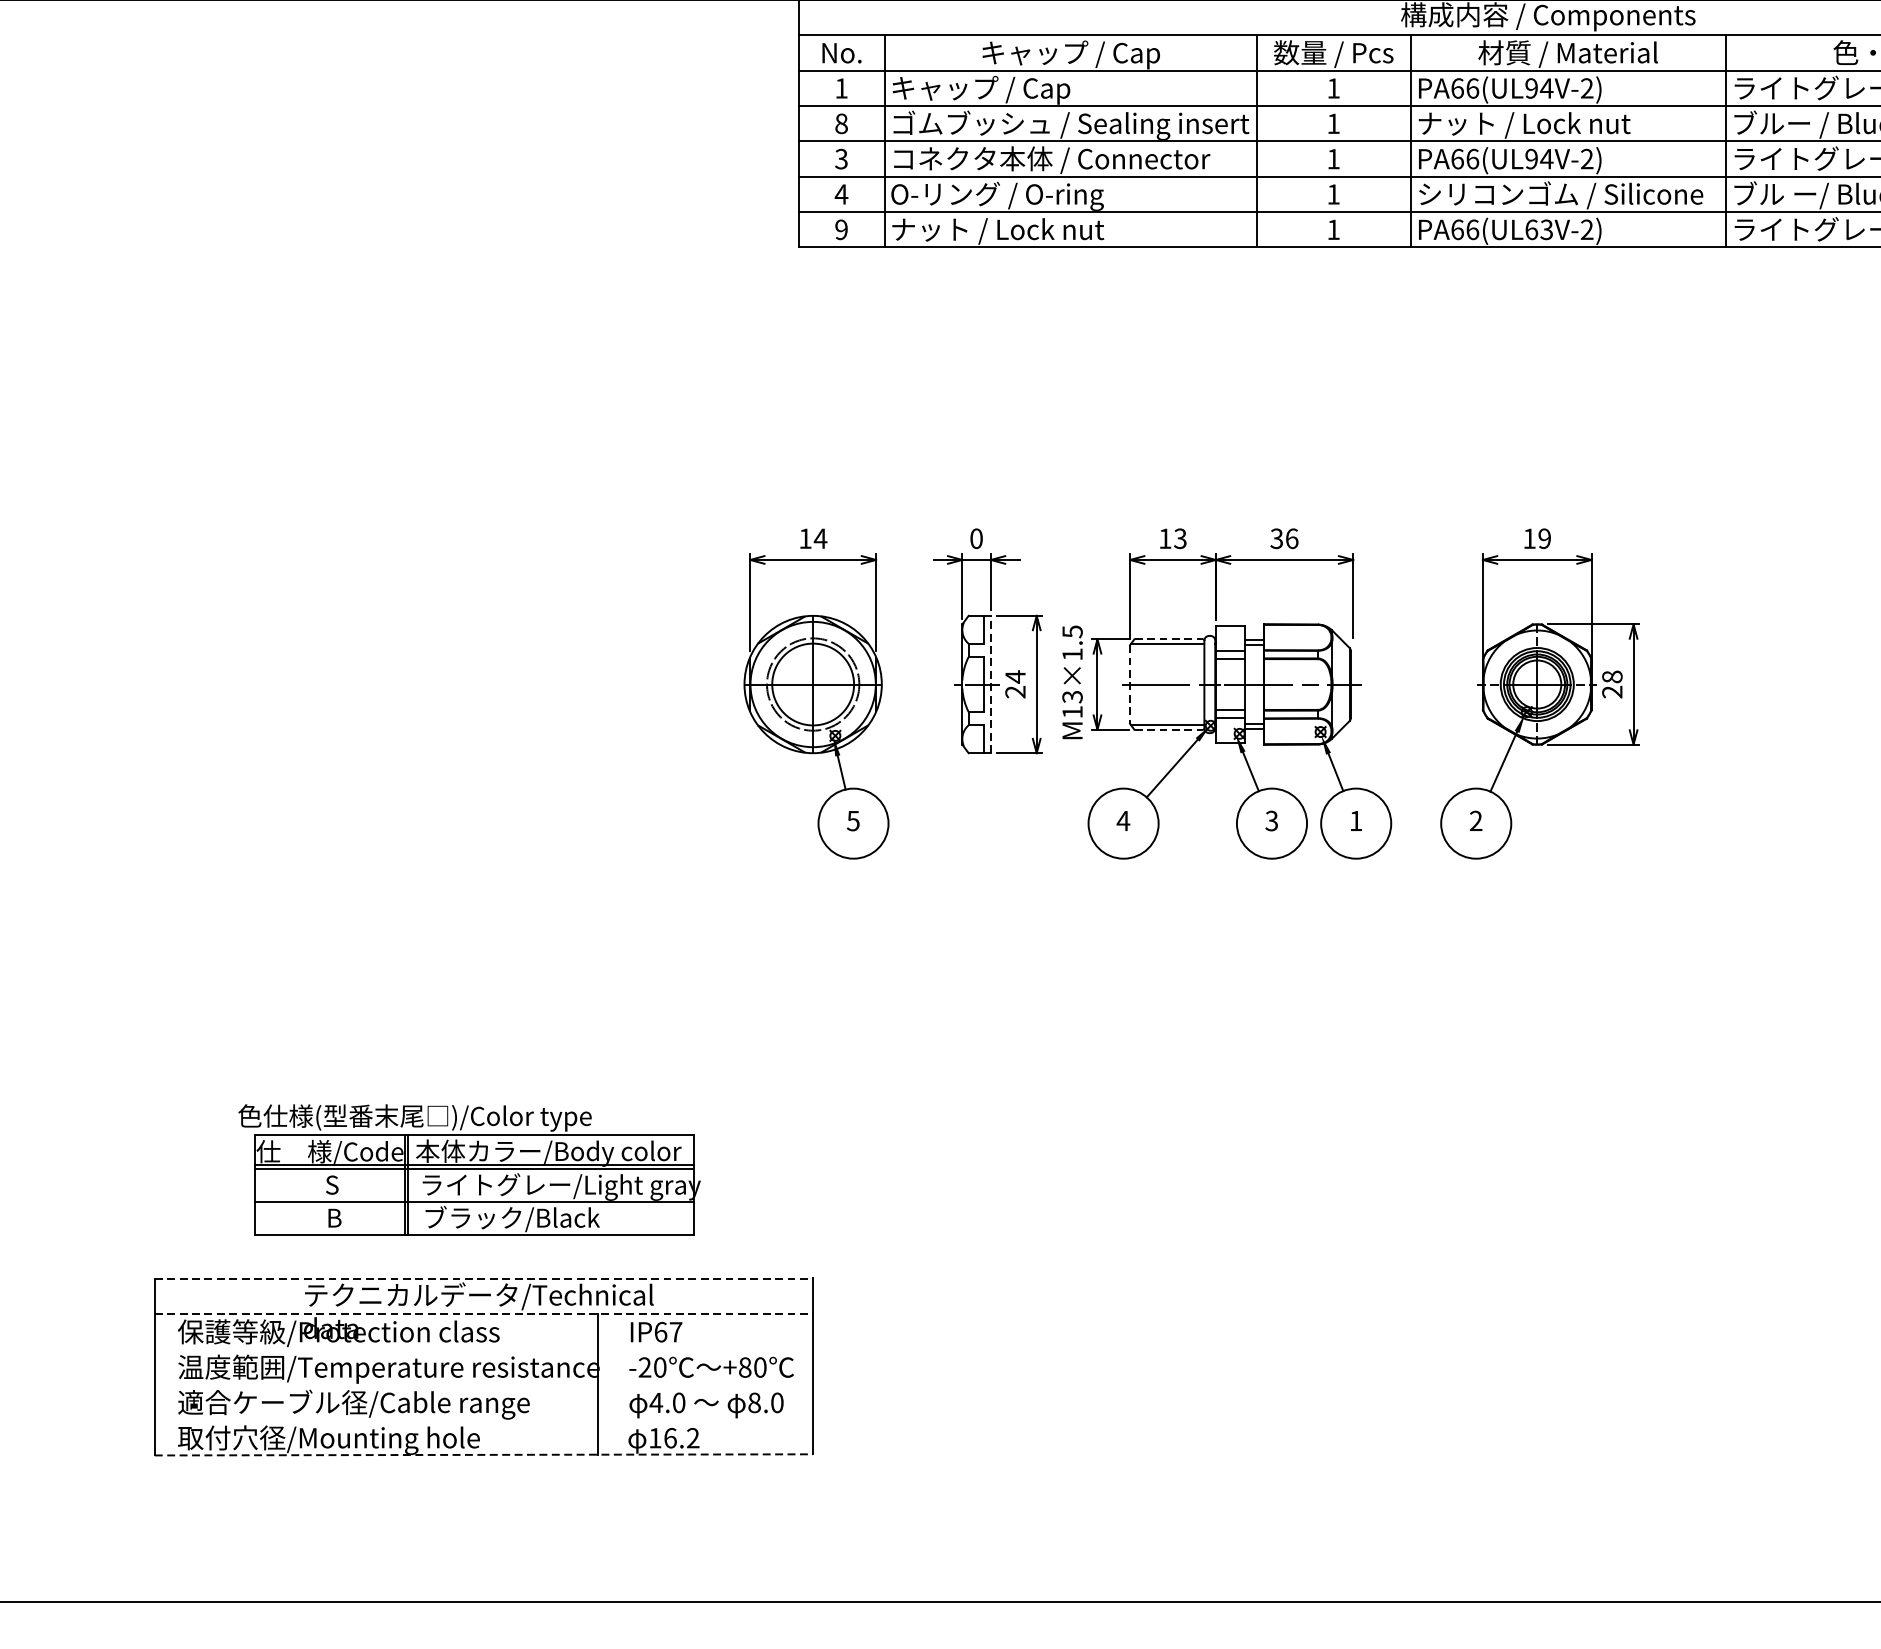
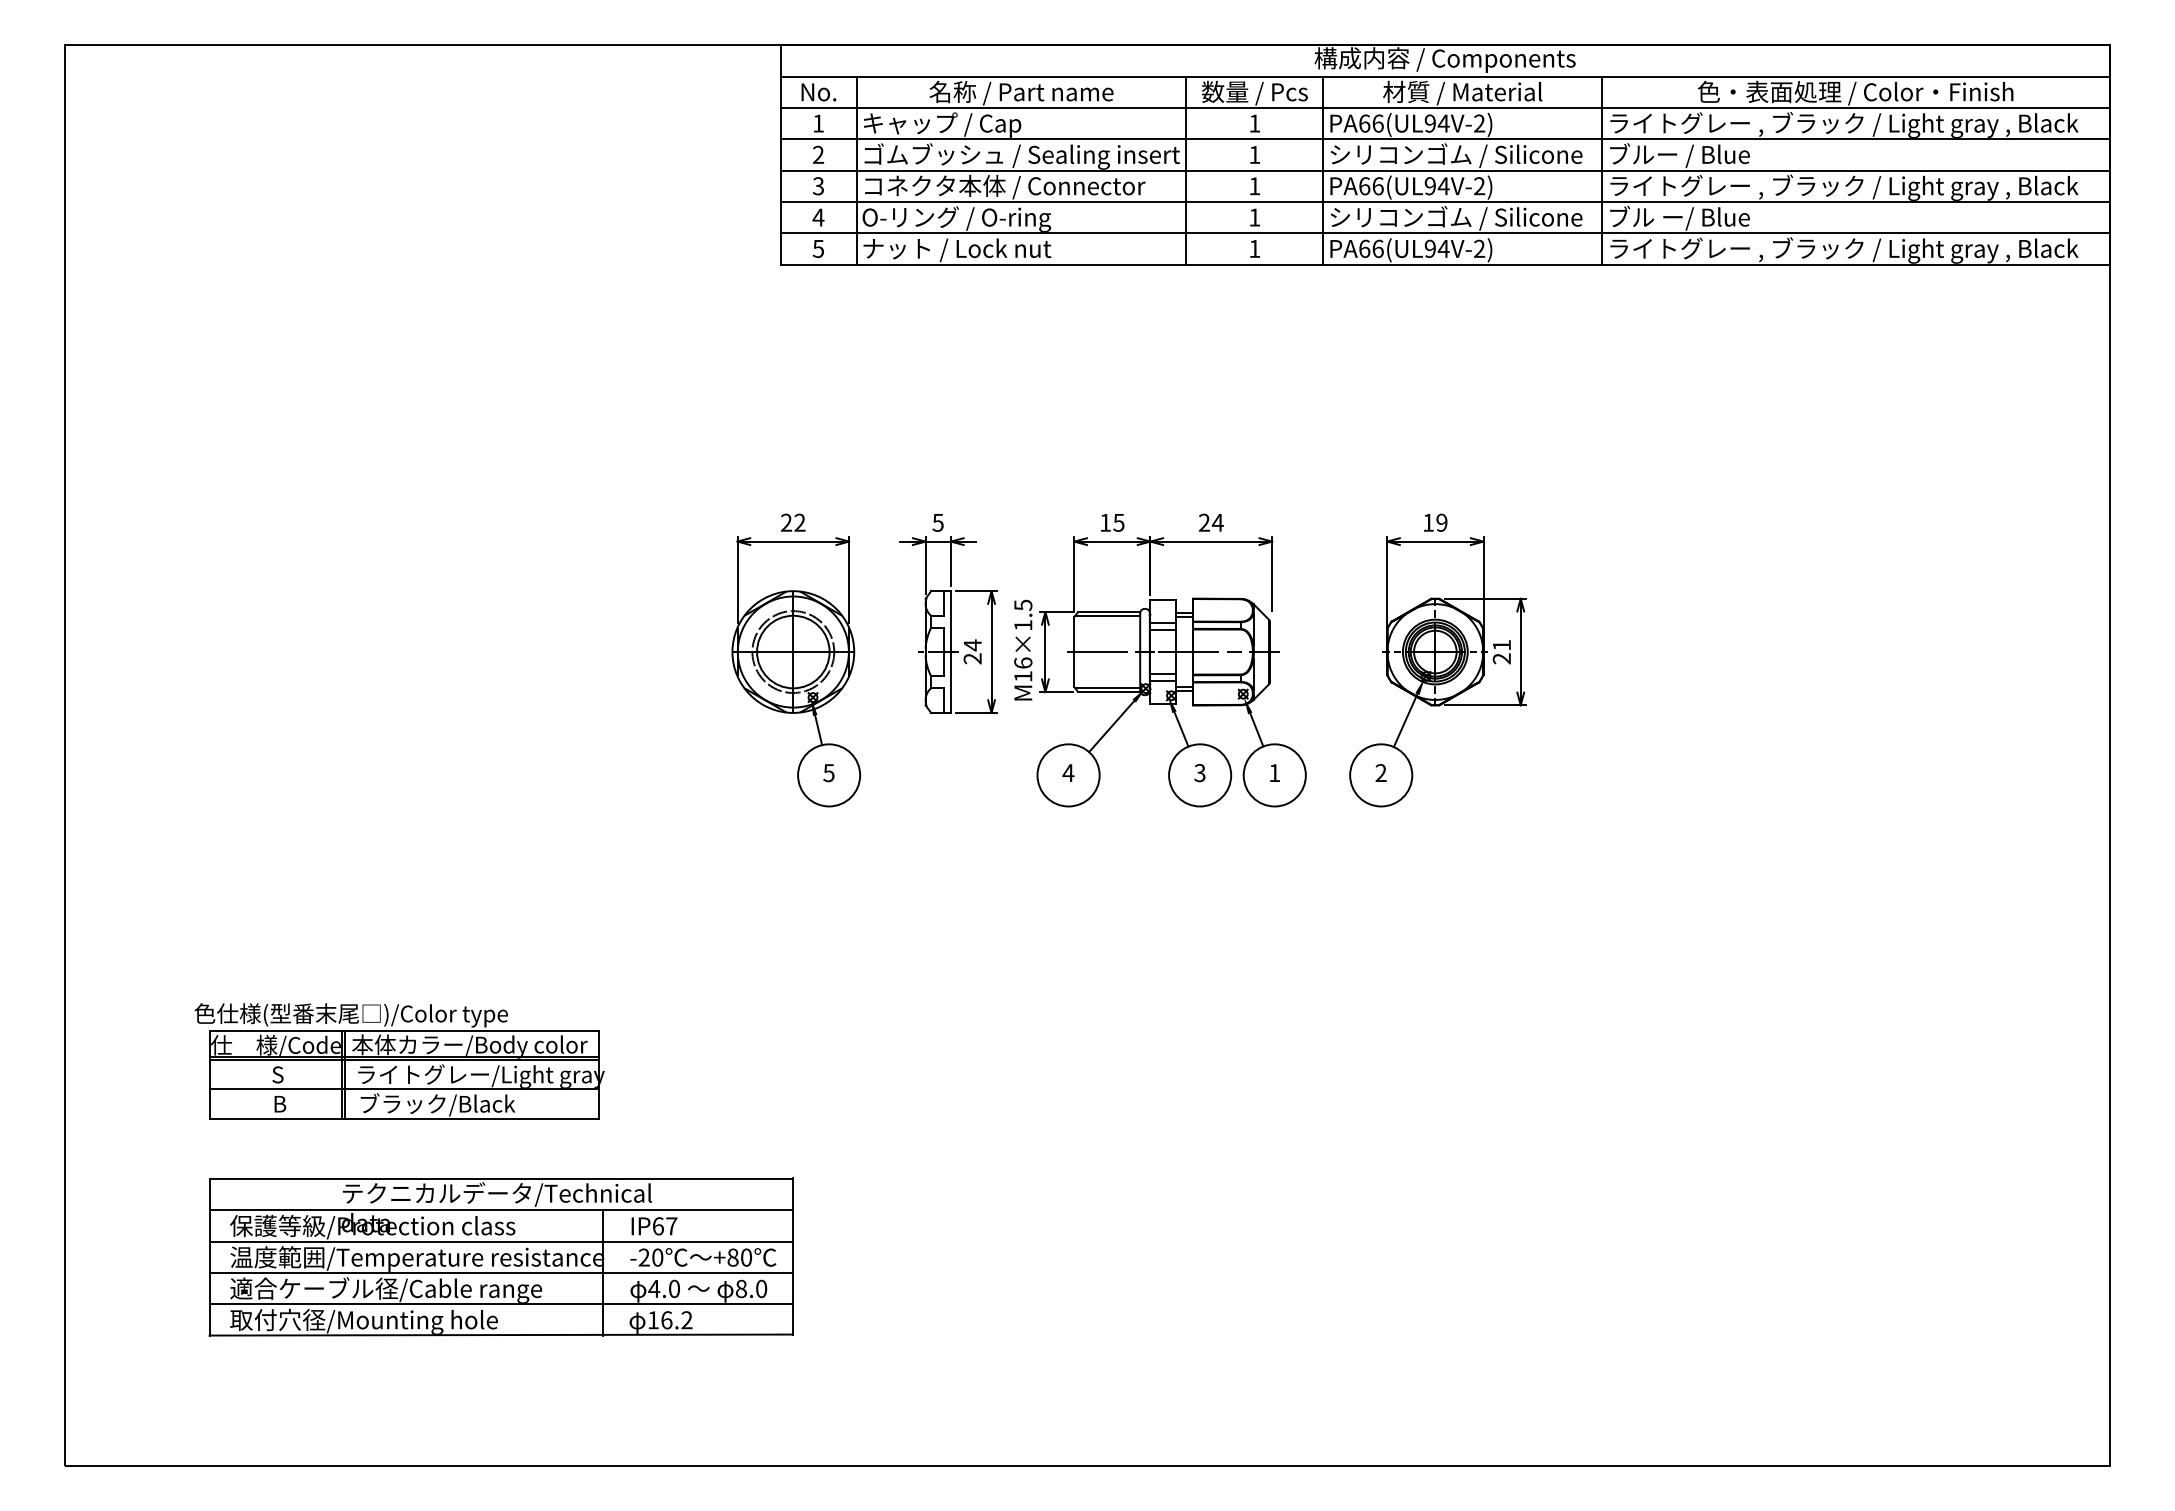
text: (1070, 54) -> (1021, 93), キャップ / Cap -> 名称 / Part name
text: (841, 123) -> (818, 154), 8 -> 2
text: (1561, 124) -> (1456, 155), ナット / Lock nut -> シリコンゴム / Silicone
text: (840, 229) -> (817, 248), 9 -> 5
text: (1538, 229) -> (1436, 248), PA66(UL63V-2) -> PA66(UL94V-2)
text: (813, 538) -> (793, 522), 14 -> 22
text: (975, 538) -> (937, 522), 0 -> 5
text: (1181, 538) -> (1119, 522), 13 -> 15
text: (1283, 538) -> (1210, 522), 36 -> 24
line: (1169, 638) -> (1109, 611), dashed -> solid
text: (1611, 676) -> (1501, 644), 28 -> 21
line: (990, 685) -> (950, 652), dashed -> solid
line: (1130, 685) -> (1074, 652), dashed -> solid
text: (1072, 696) -> (1023, 662), M13×1.5 -> M16×1.5
line: (1169, 730) -> (1109, 692), dashed -> solid
part: (469, 1170) -> (399, 1061), moved
line: (483, 1278) -> (501, 1178), dashed -> solid
line: (483, 1314) -> (501, 1210), dashed -> solid
line: (483, 1349) -> (501, 1241), added
line: (483, 1384) -> (501, 1272), added
line: (483, 1420) -> (501, 1304), added
line: (483, 1455) -> (501, 1335), dashed -> solid

